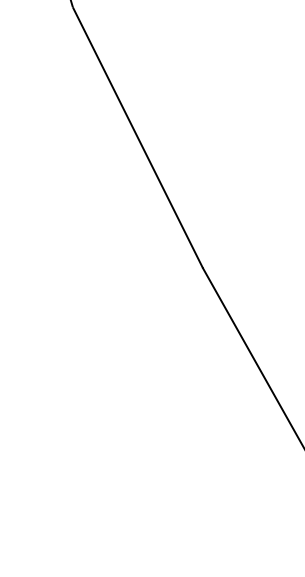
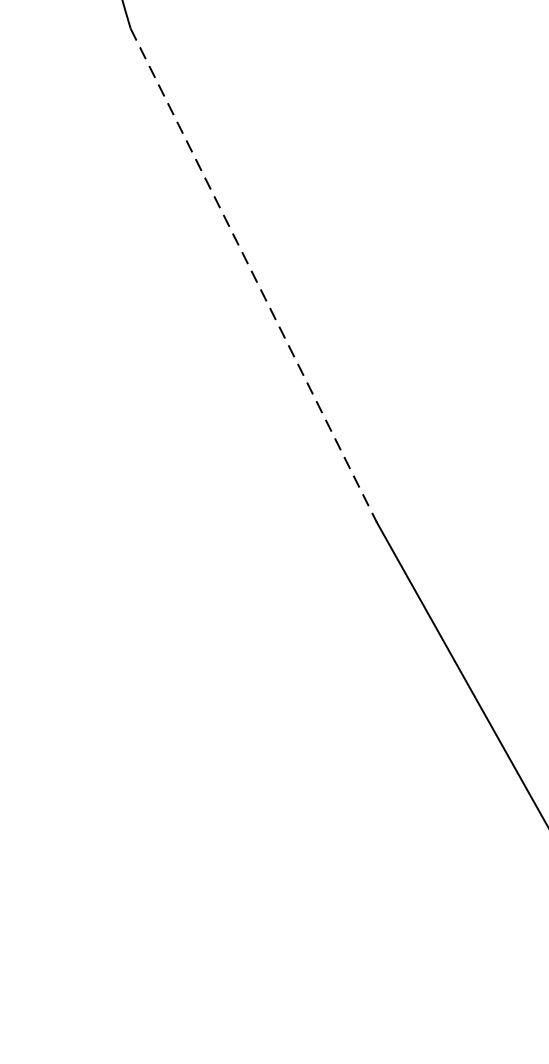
line: (137, 137) -> (252, 274), solid -> dashed

